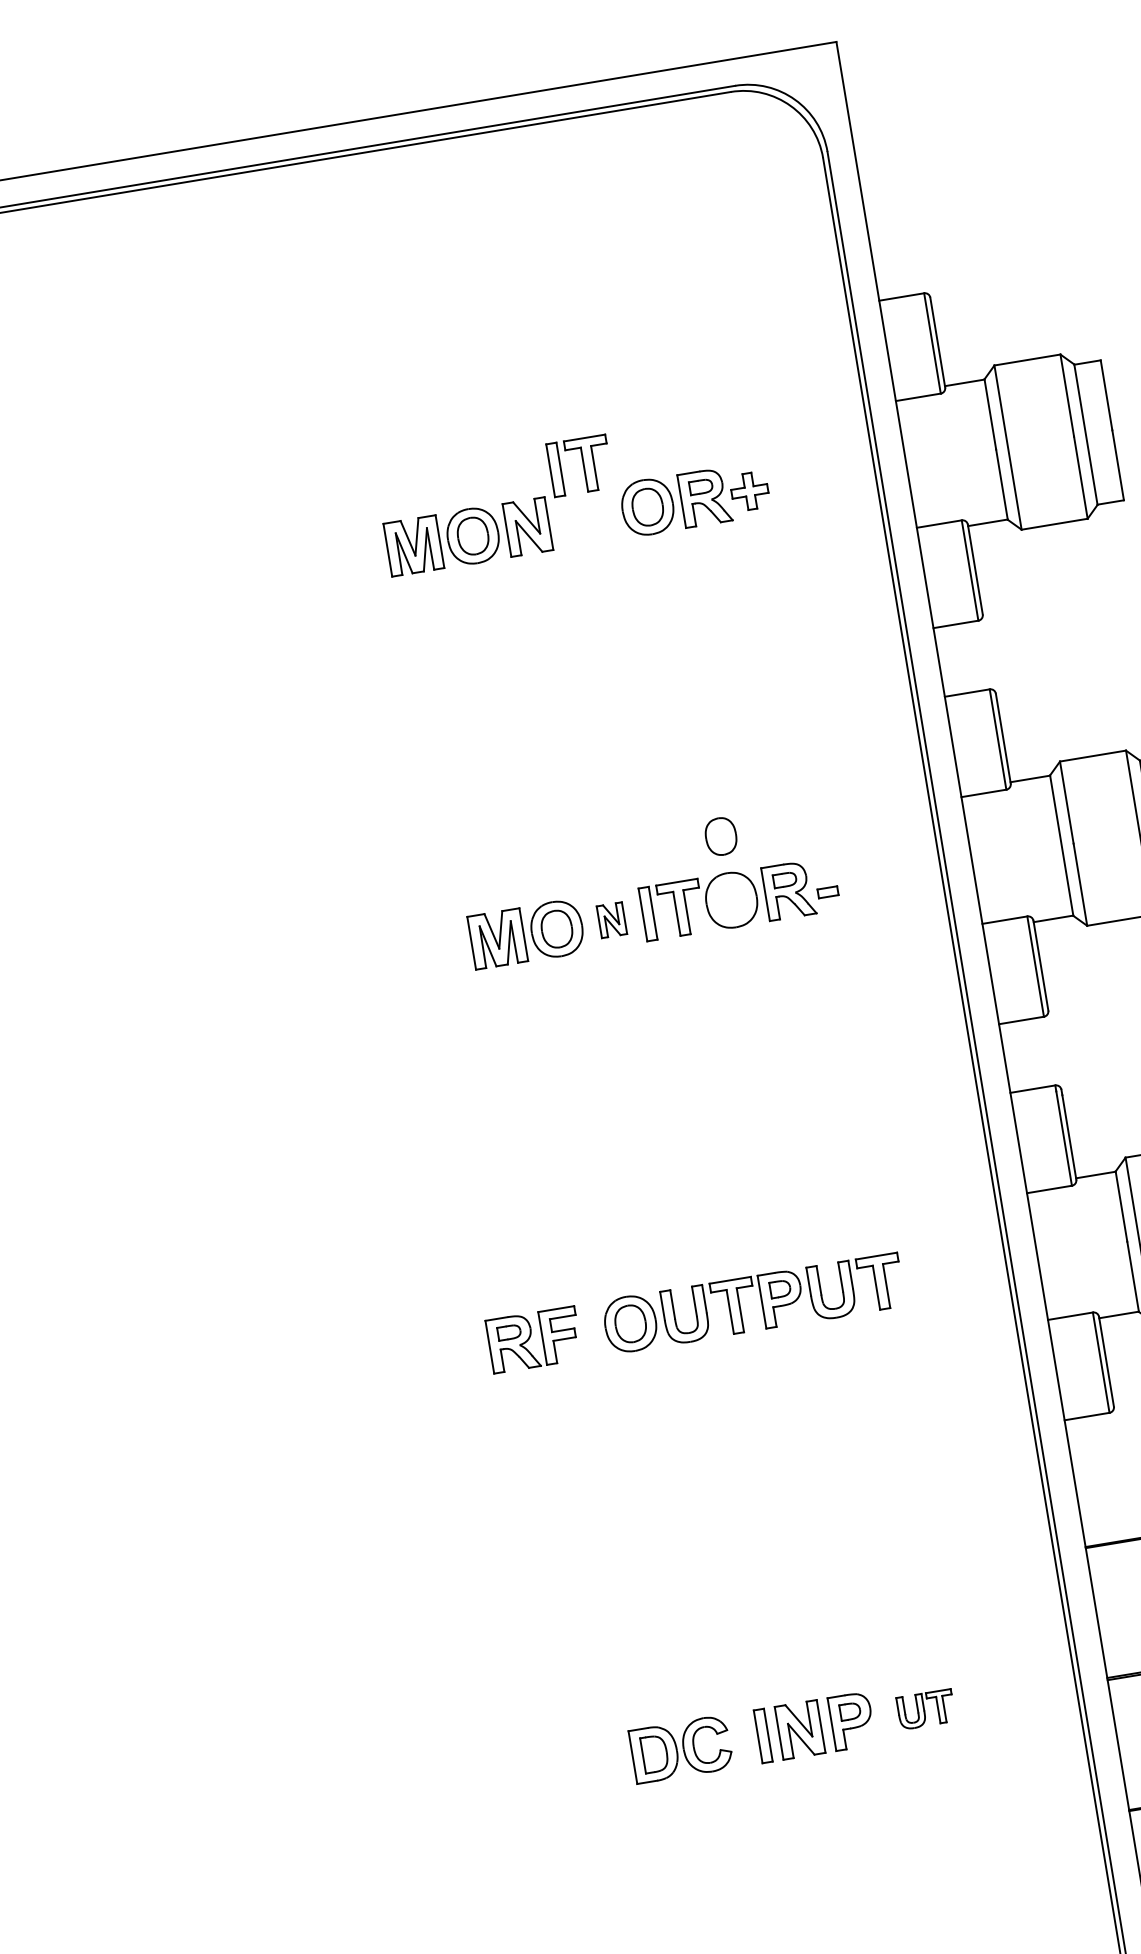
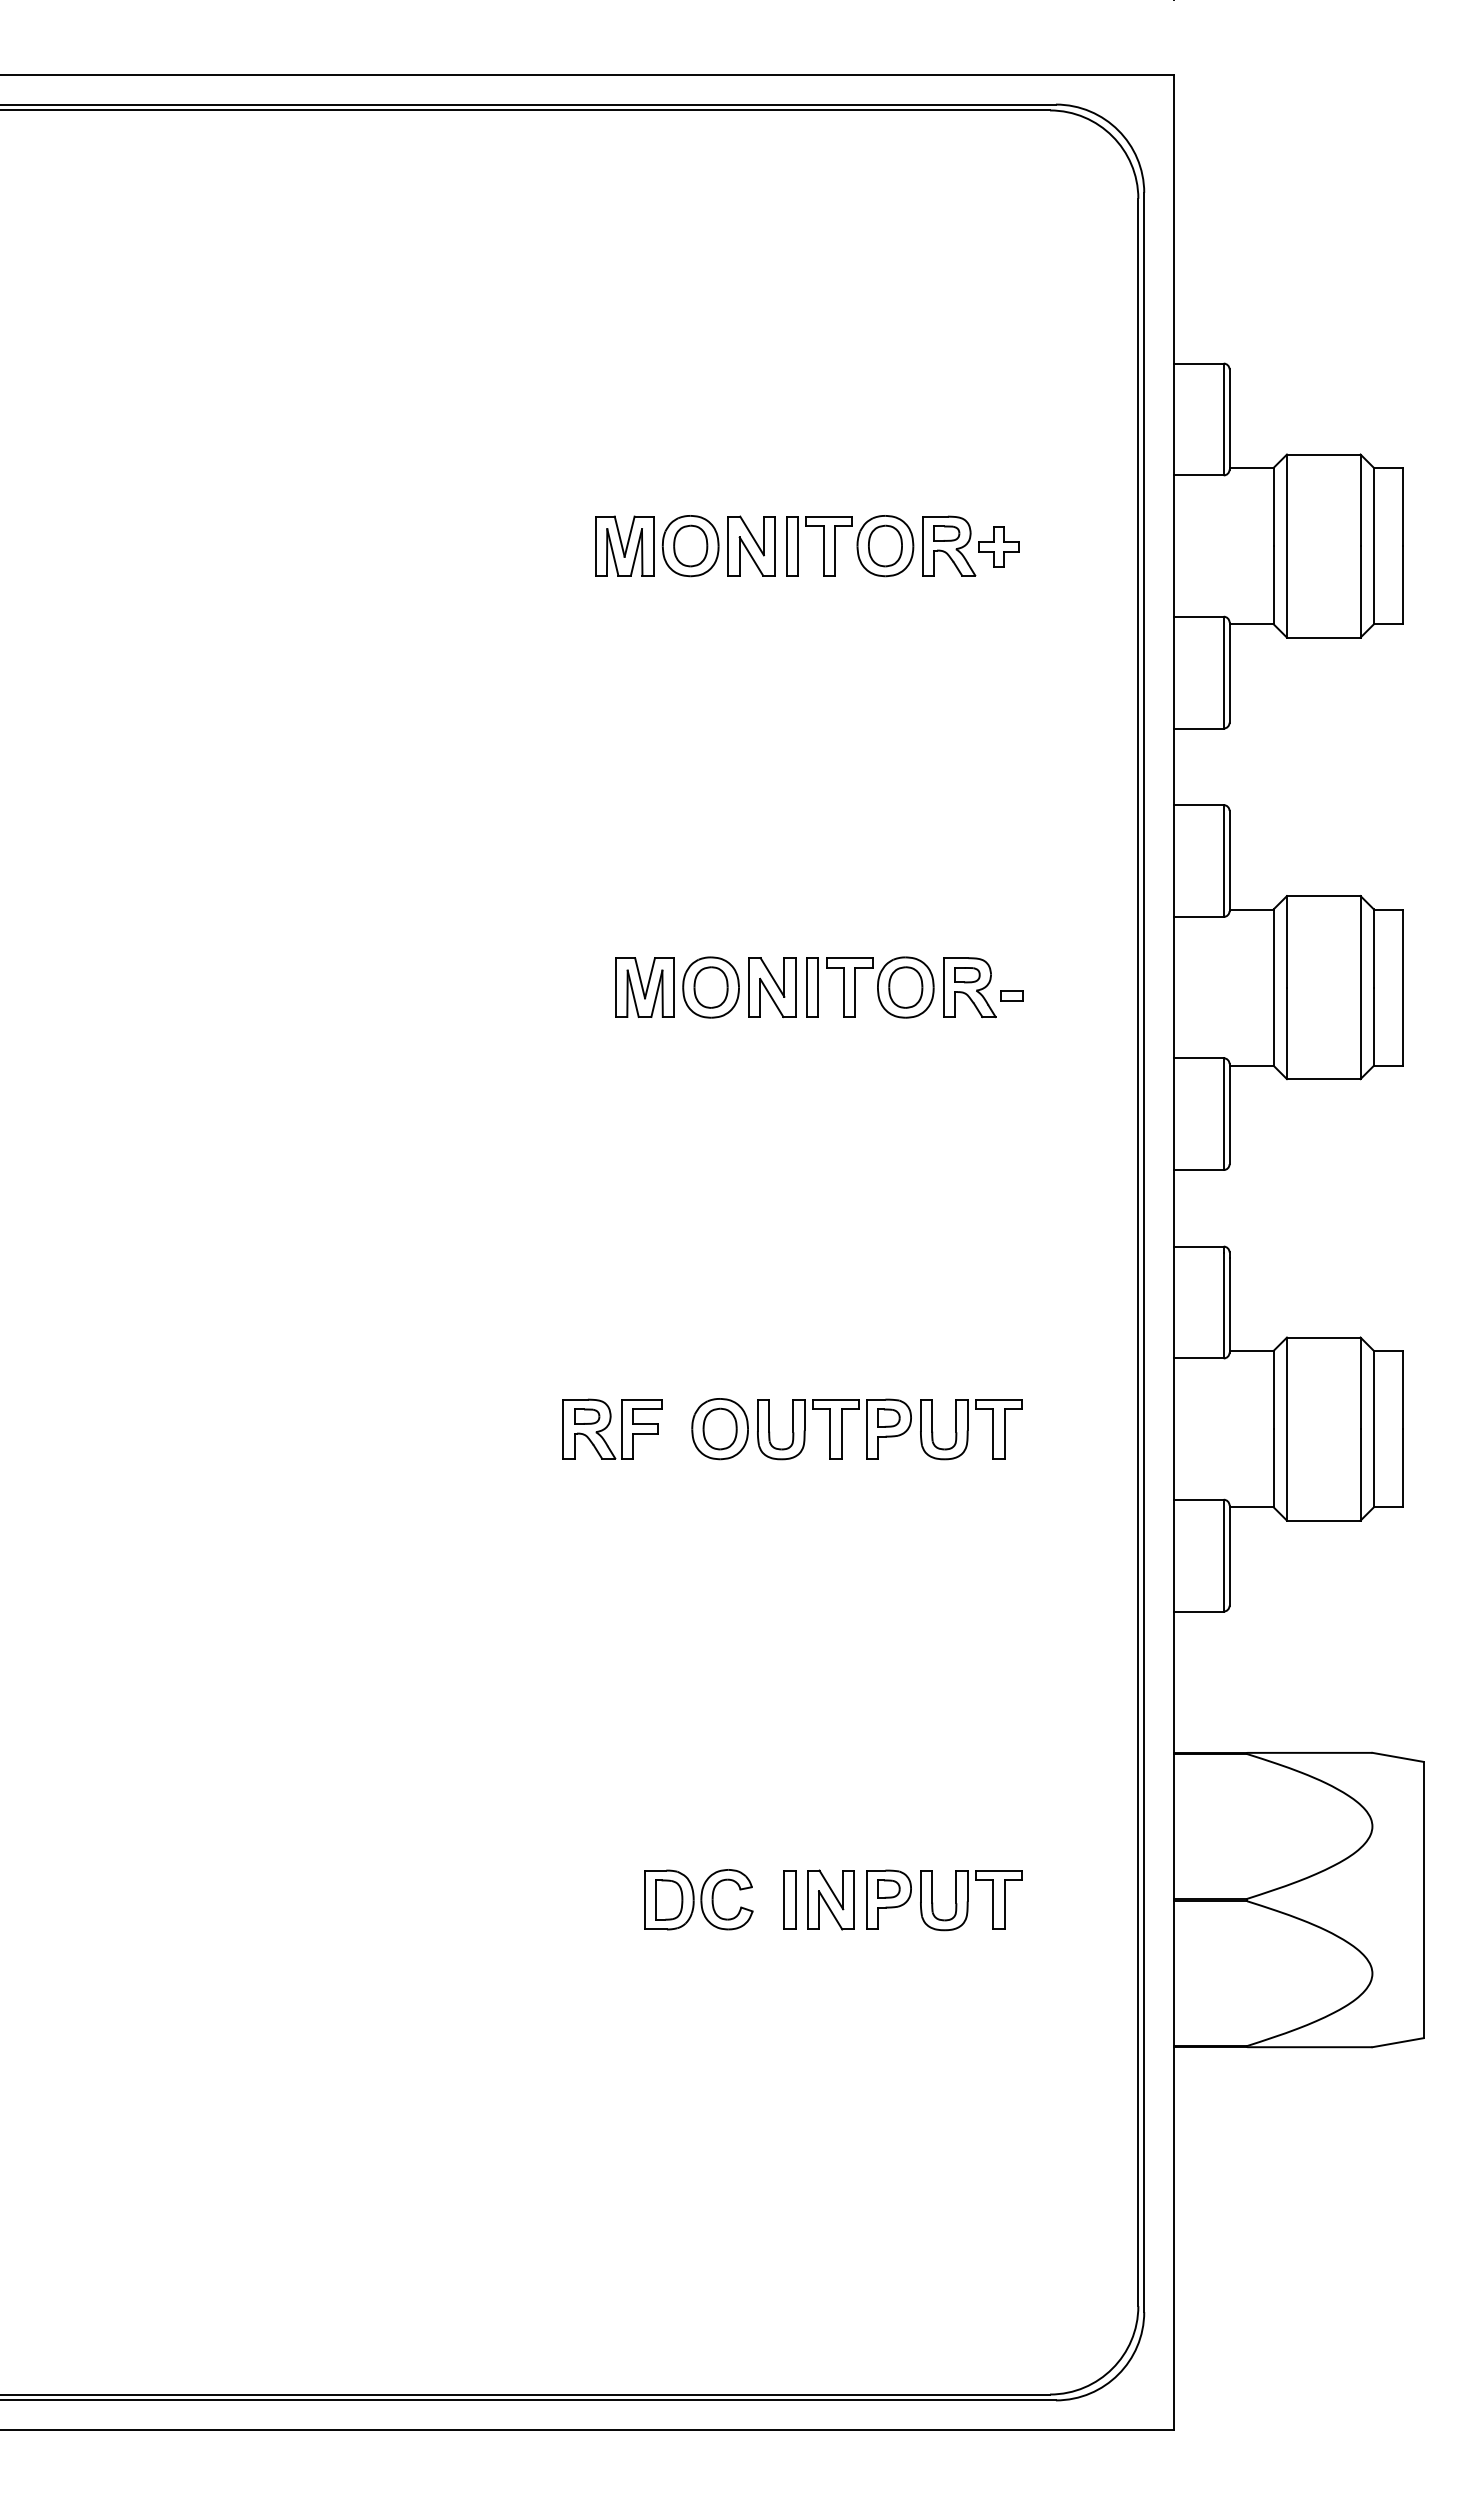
part: (580, 466) -> (819, 546), moved
part: (720, 836) -> (905, 987), moved
part: (612, 919) -> (772, 987), size x1.67
part: (926, 1709) -> (971, 1900), size x1.67

